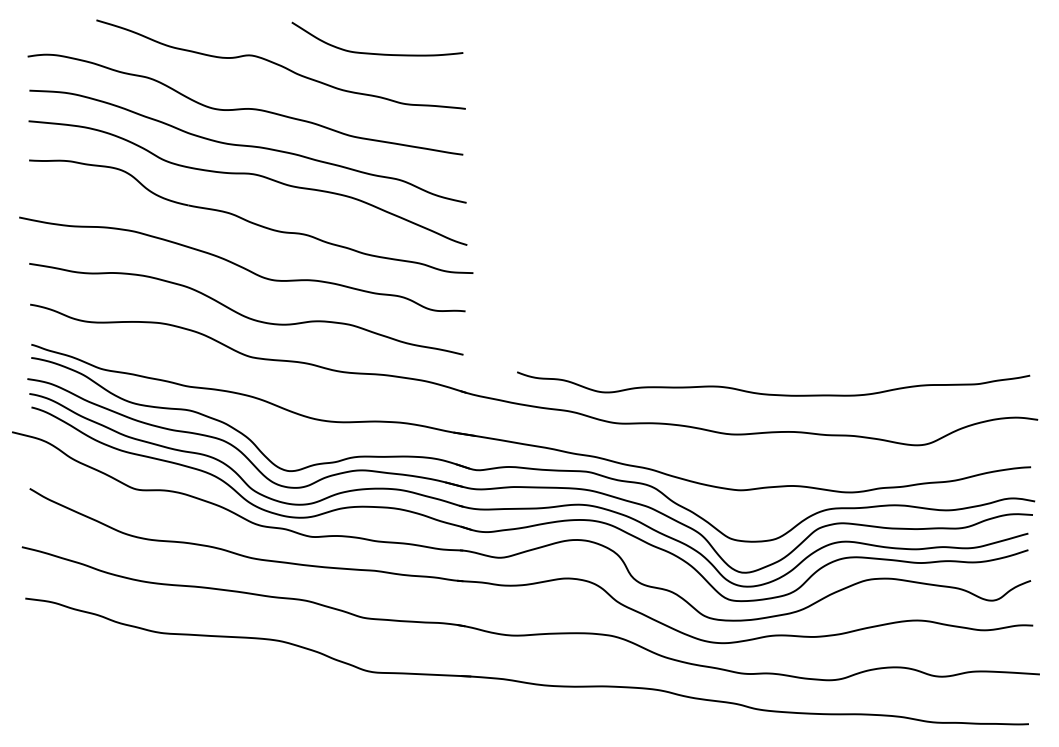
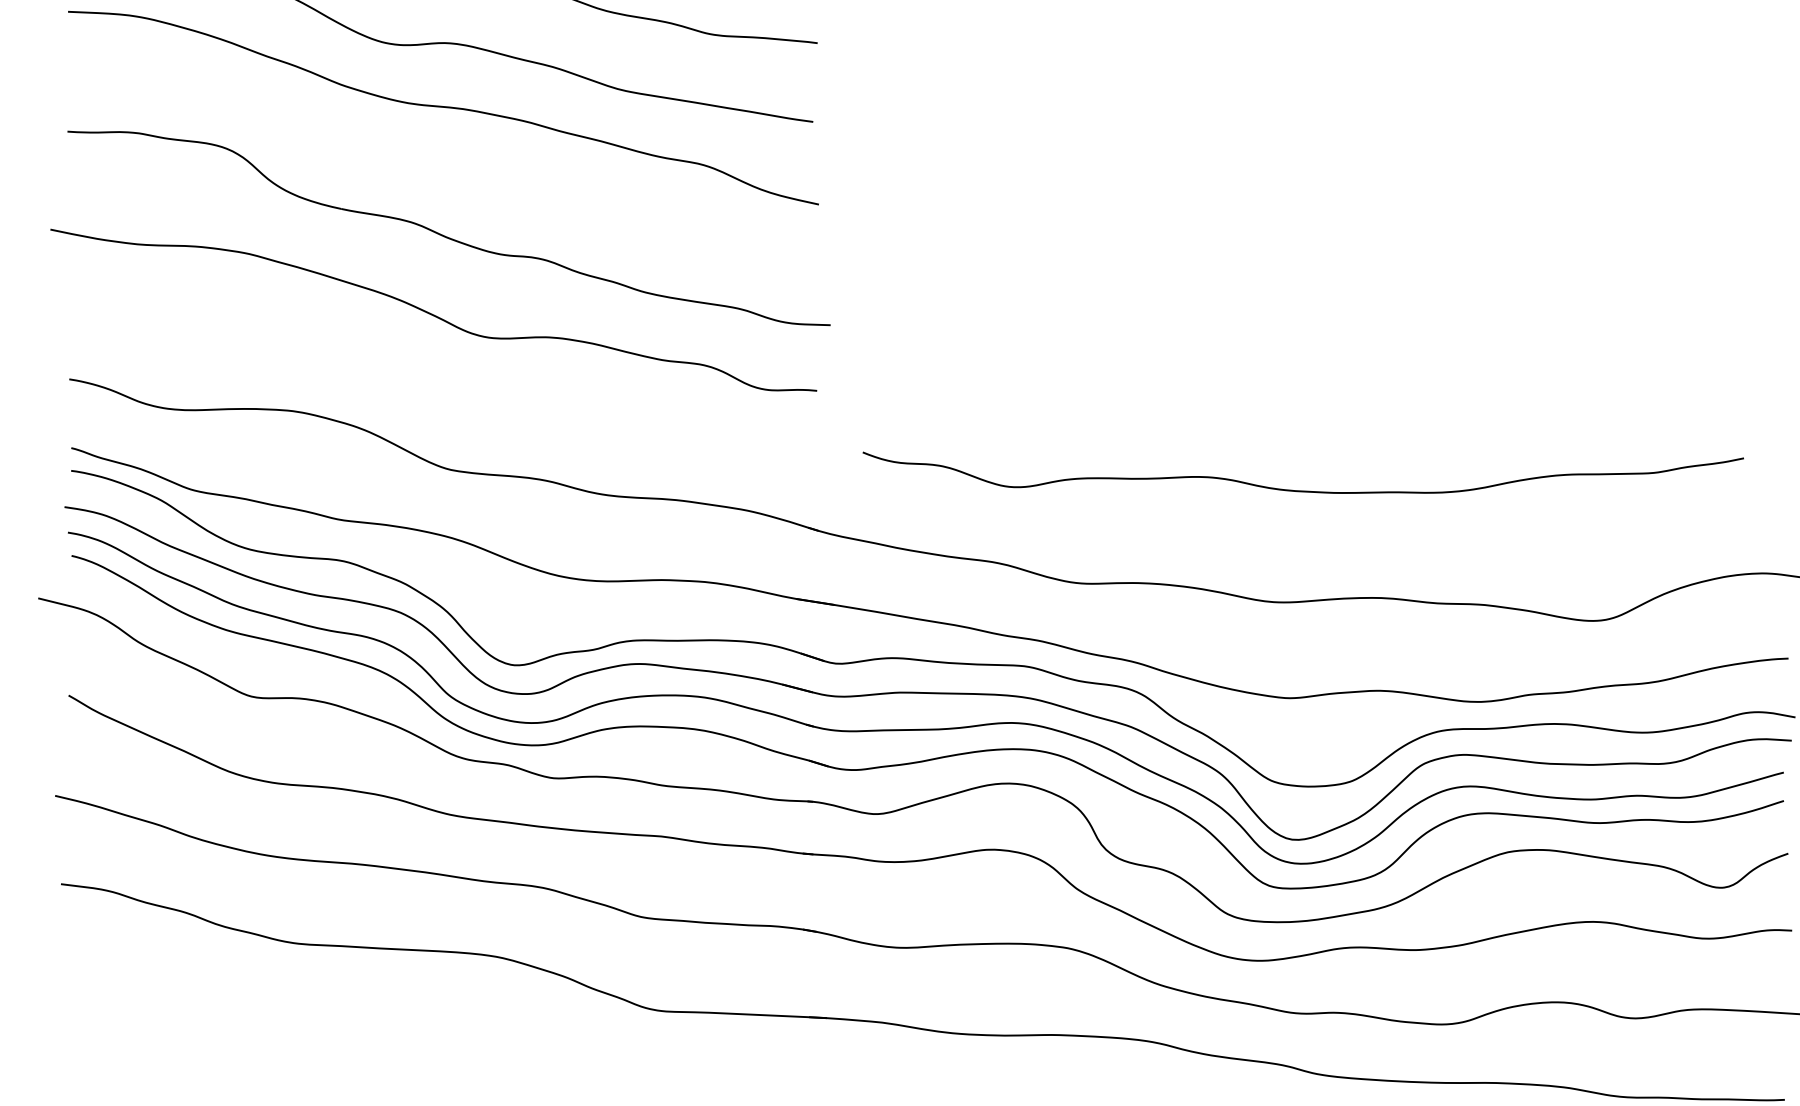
curve: (247, 174) -> (442, 155), removed
curve: (243, 314) -> (435, 396), removed
curve: (771, 393) -> (1299, 489), moved

